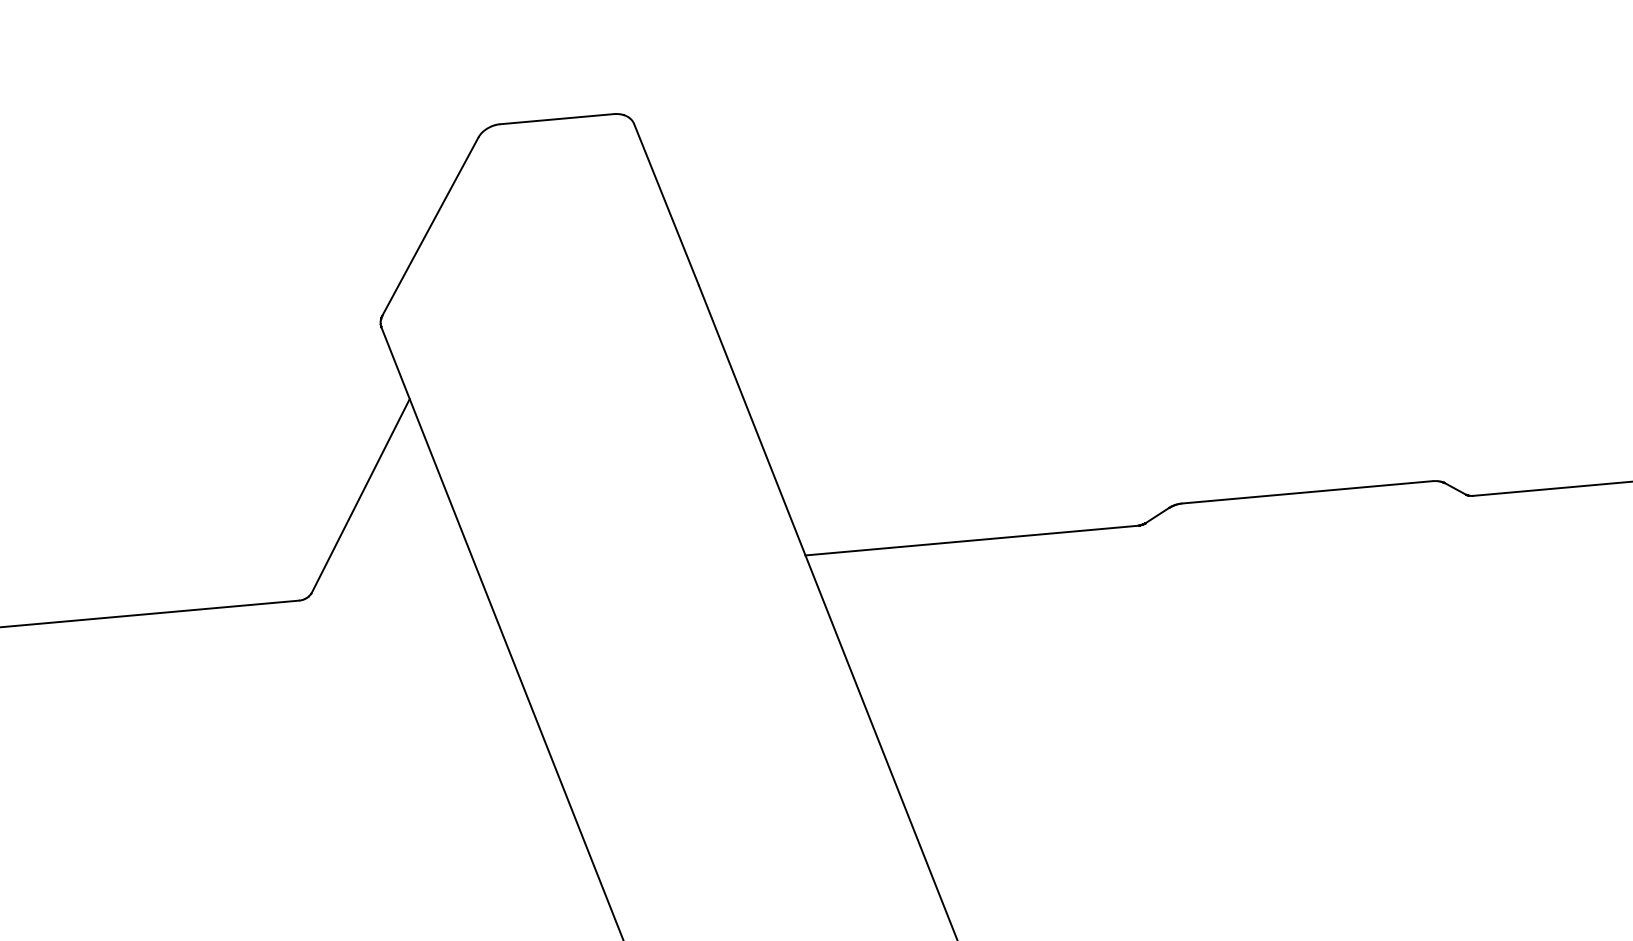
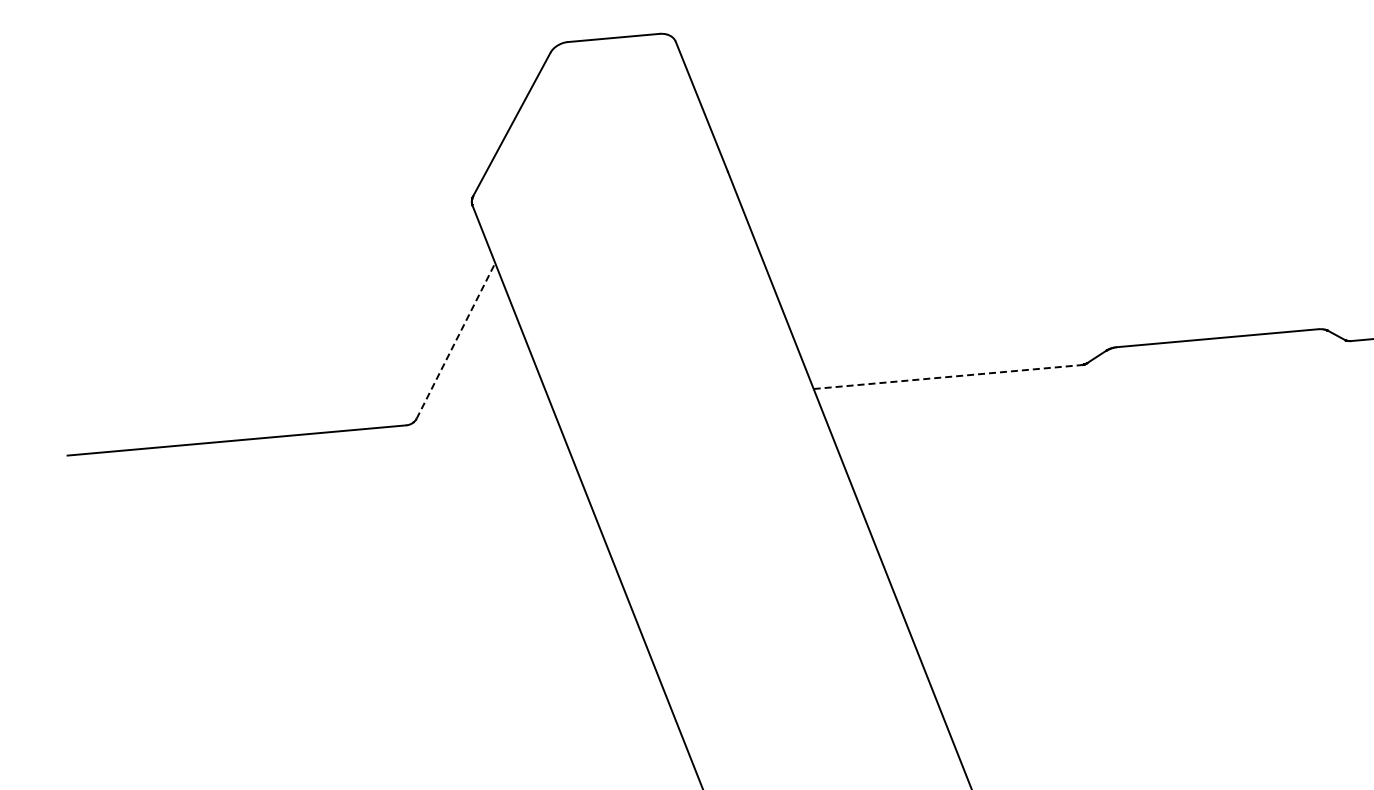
line: (361, 495) -> (456, 340), solid -> dashed
line: (971, 541) -> (947, 377), solid -> dashed

